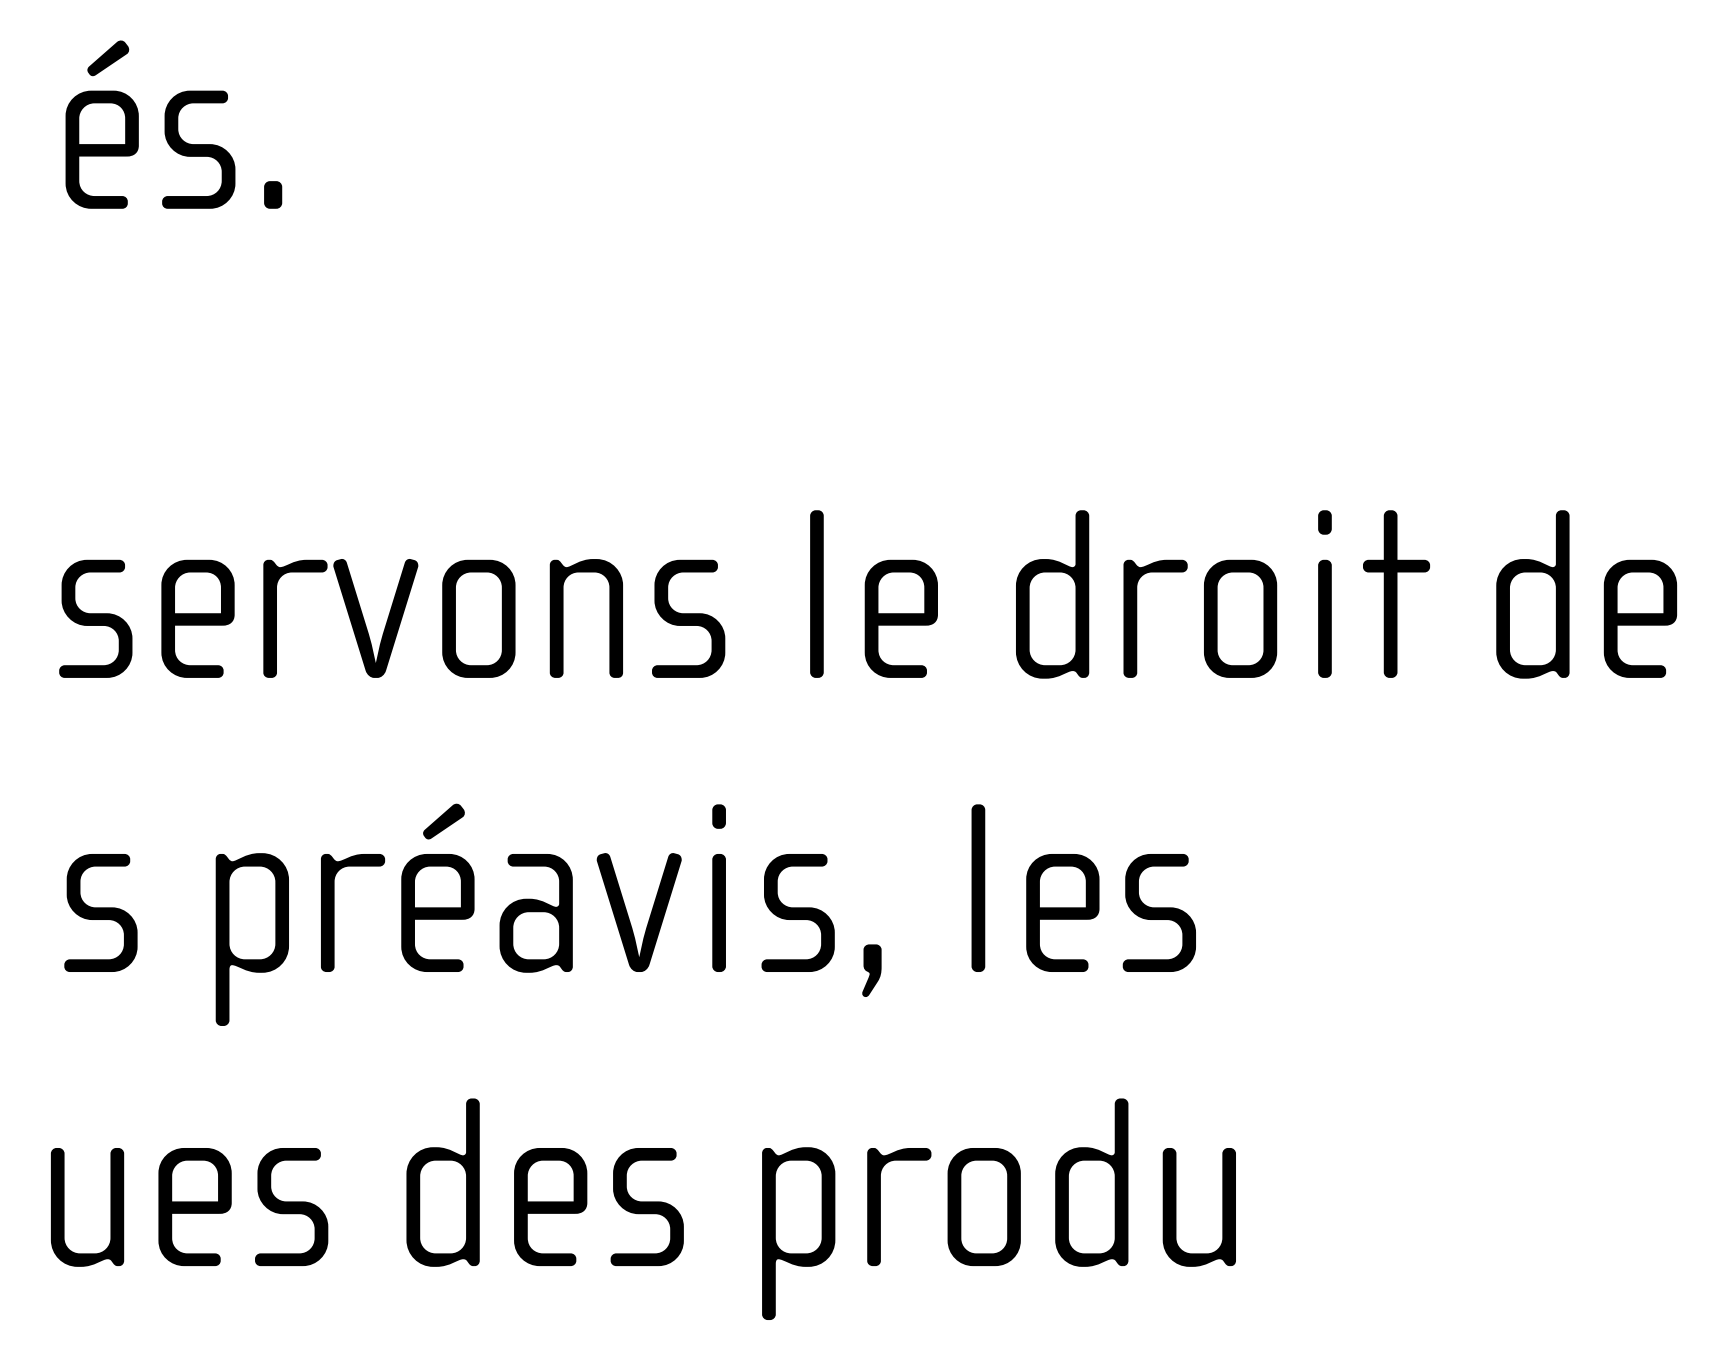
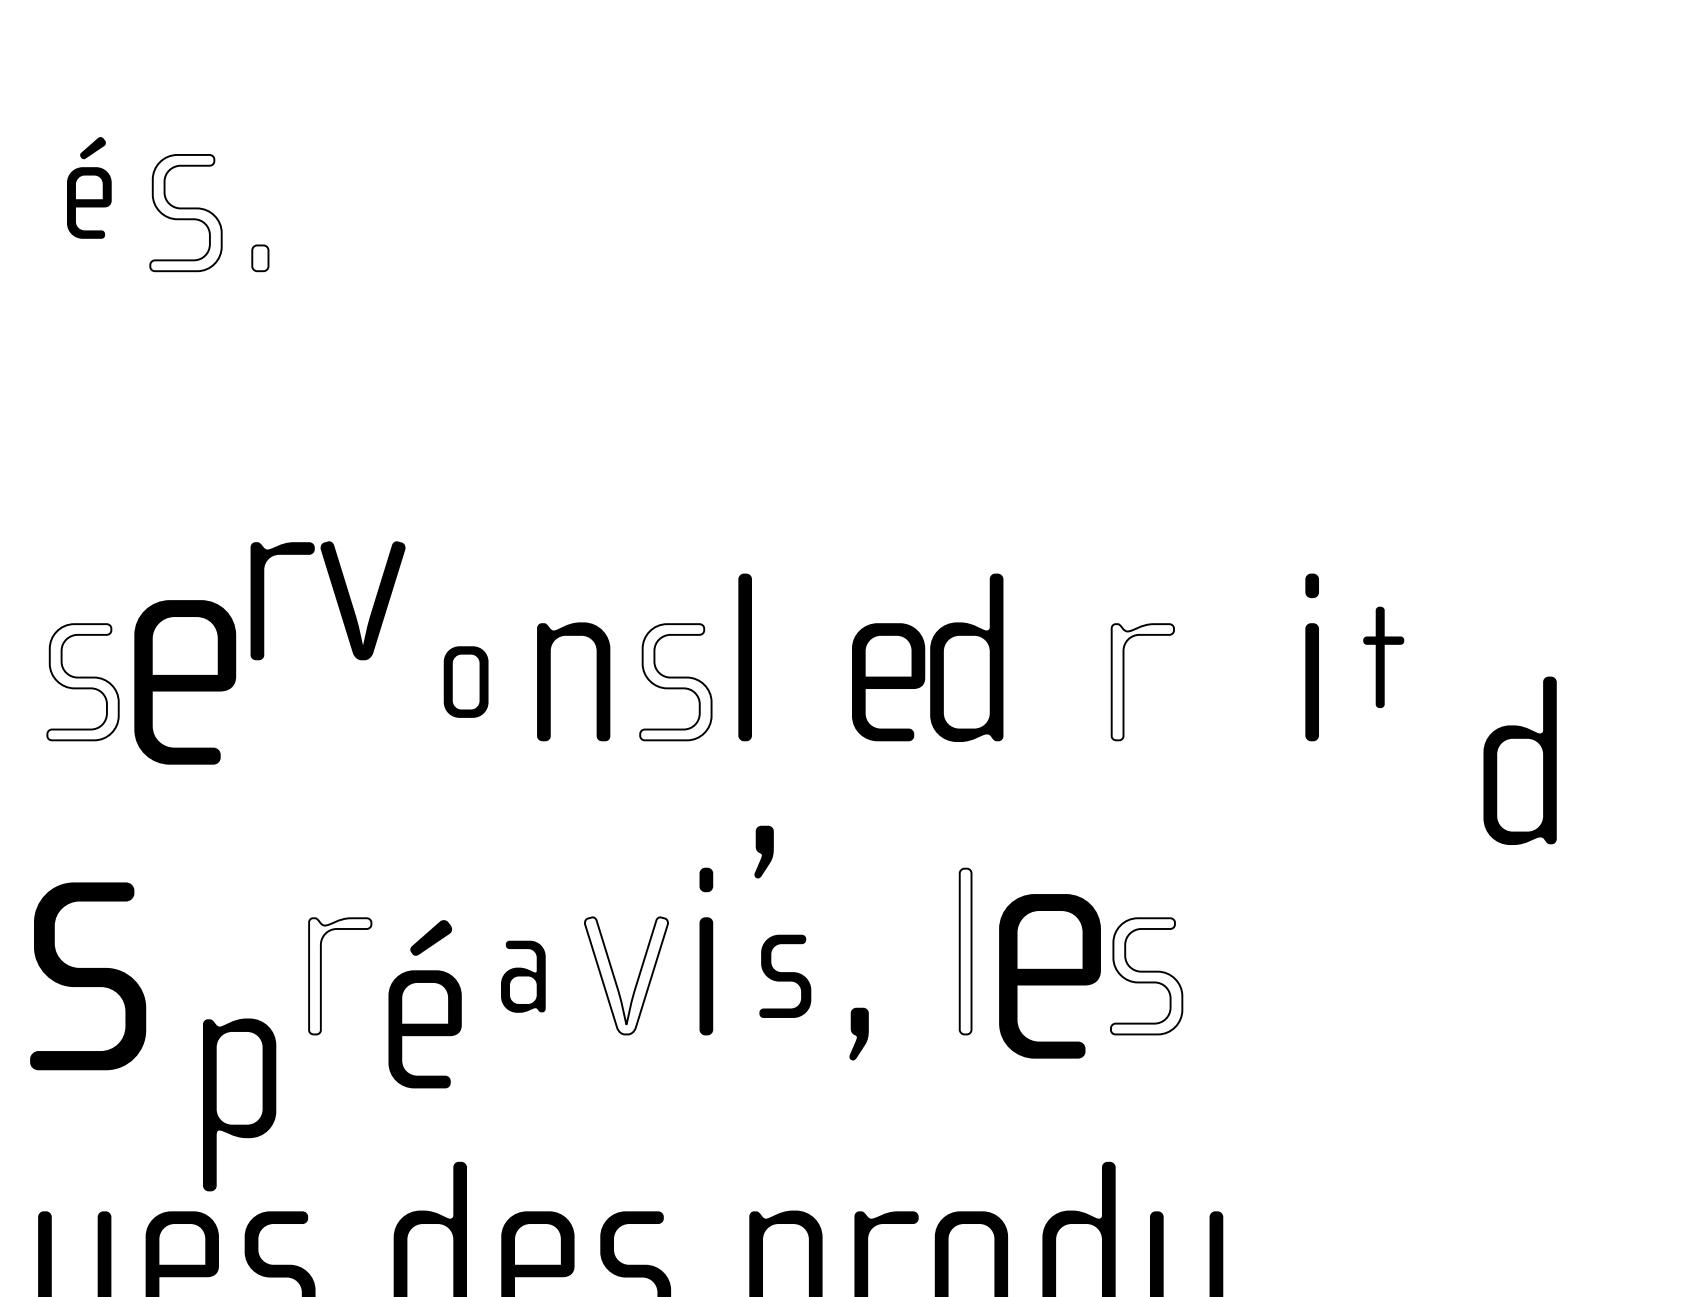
part: (101, 124) -> (88, 187), size x0.6
fill: (198, 149) -> (185, 212), removed
fill: (273, 194) -> (260, 257), removed
part: (816, 593) -> (744, 656), moved
part: (1396, 593) -> (1383, 656), size x0.6
part: (1052, 594) -> (966, 657), moved
part: (1532, 594) -> (1519, 760), moved
part: (348, 616) -> (335, 598), moved
fill: (95, 618) -> (82, 681), removed
part: (197, 618) -> (184, 681), size x1.4
part: (478, 618) -> (465, 681), size x0.6
fill: (688, 618) -> (675, 681), removed
fill: (1155, 618) -> (1142, 681), removed
part: (1240, 618) -> (1227, 681), removed
part: (1640, 618) -> (1627, 681), removed
part: (776, 788) -> (763, 851), added
part: (437, 887) -> (424, 1003), moved
fill: (978, 888) -> (965, 951), removed
part: (100, 912) -> (87, 975), size x1.6
fill: (352, 912) -> (339, 975), removed
fill: (638, 912) -> (625, 975), removed
part: (797, 912) -> (784, 975), size x0.7
part: (1062, 912) -> (1049, 975), size x1.4
fill: (1159, 912) -> (1146, 975), removed
part: (535, 913) -> (522, 976), size x0.6
part: (251, 939) -> (238, 1104), moved

